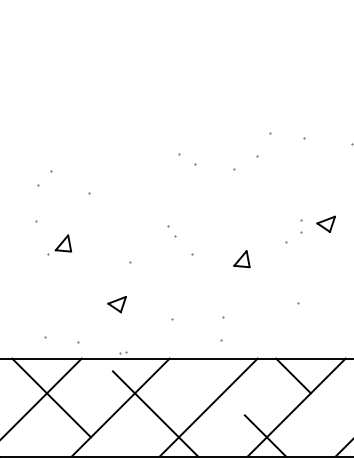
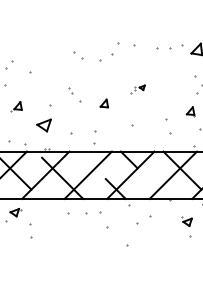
part: (310, 230) -> (137, 89), size x0.6
part: (60, 244) -> (16, 106), moved
part: (115, 304) -> (43, 125), size x1.6

